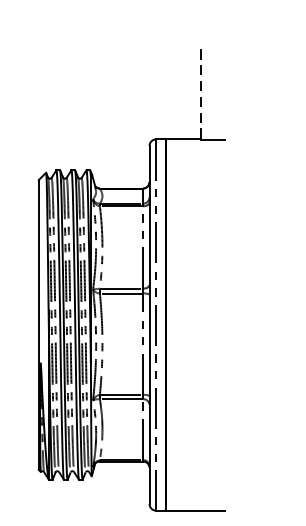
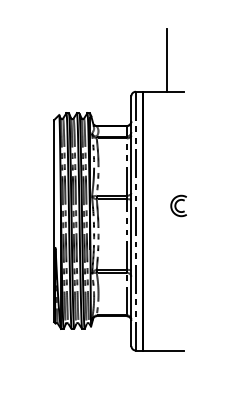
line: (201, 95) -> (167, 61), dashed -> solid
part: (217, 302) -> (178, 205), added

